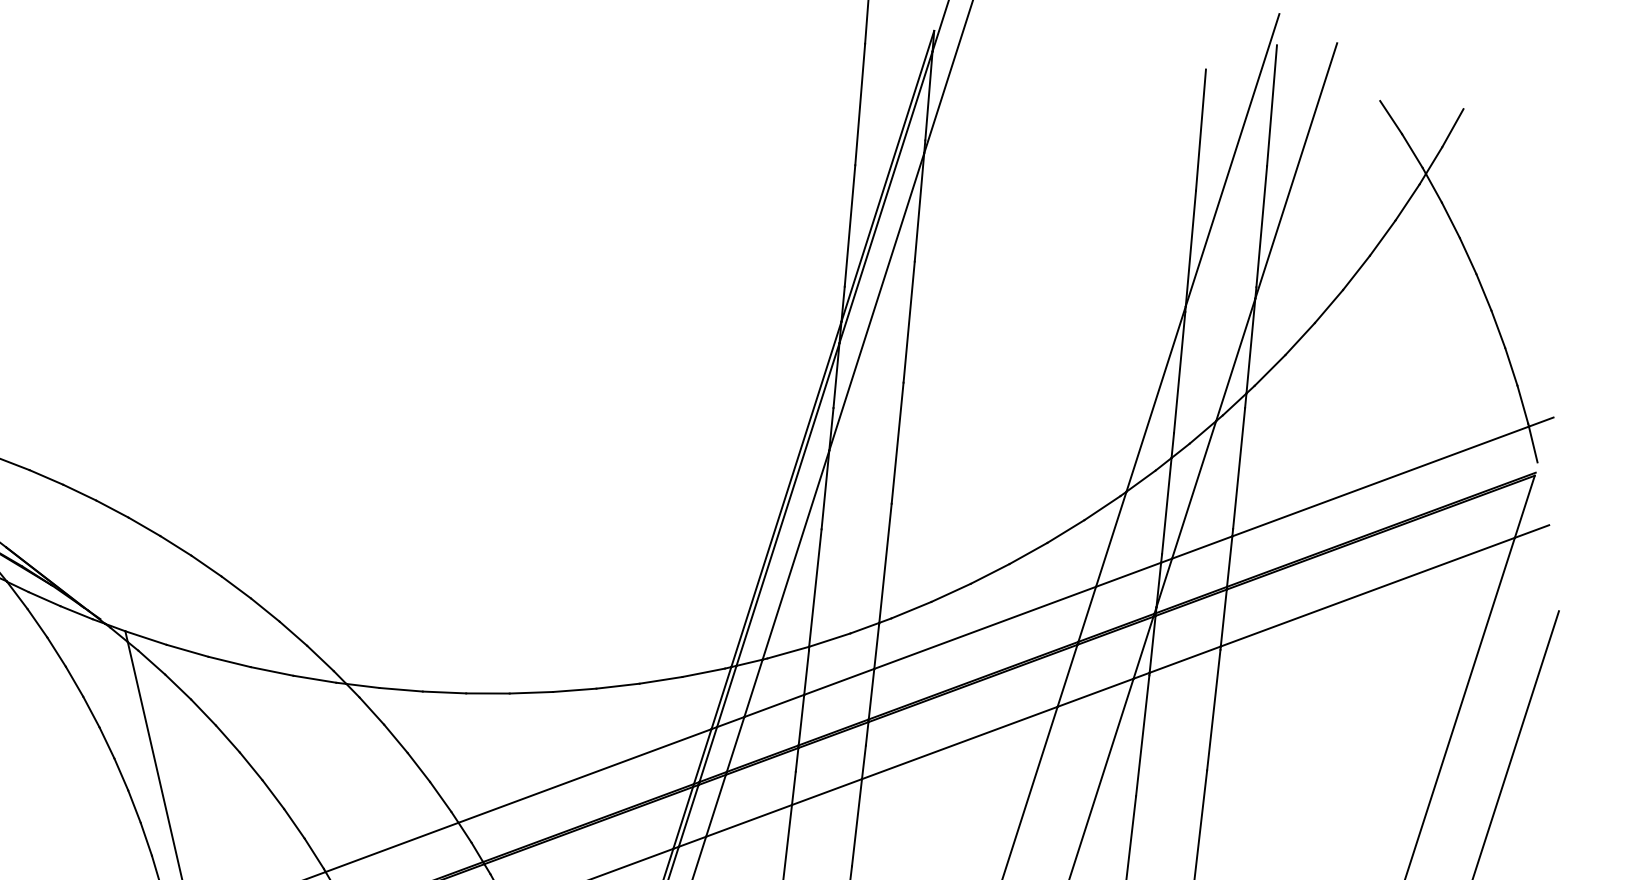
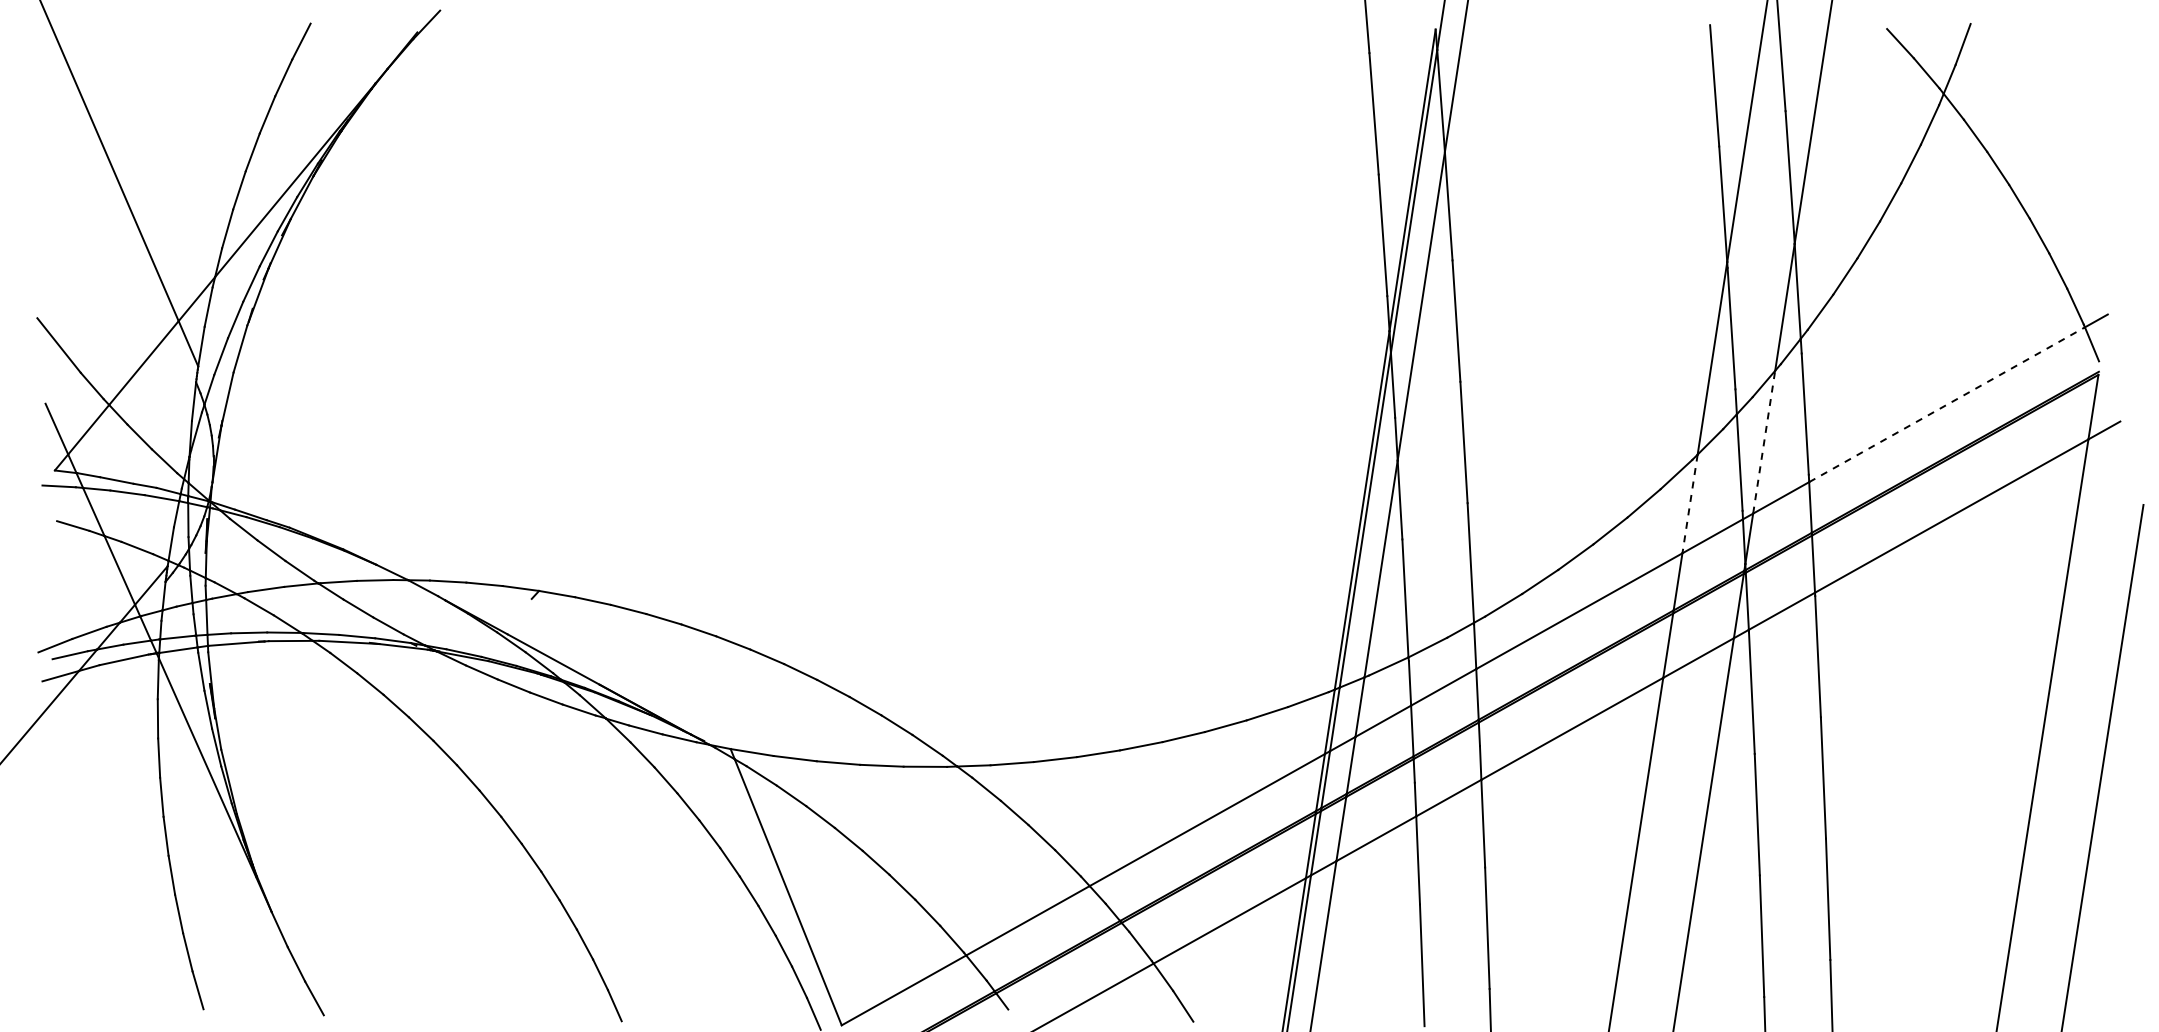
line: (1381, 481) -> (1947, 404), solid -> dashed
line: (1194, 489) -> (1764, 441), solid -> dashed
line: (1111, 538) -> (1690, 503), solid -> dashed

